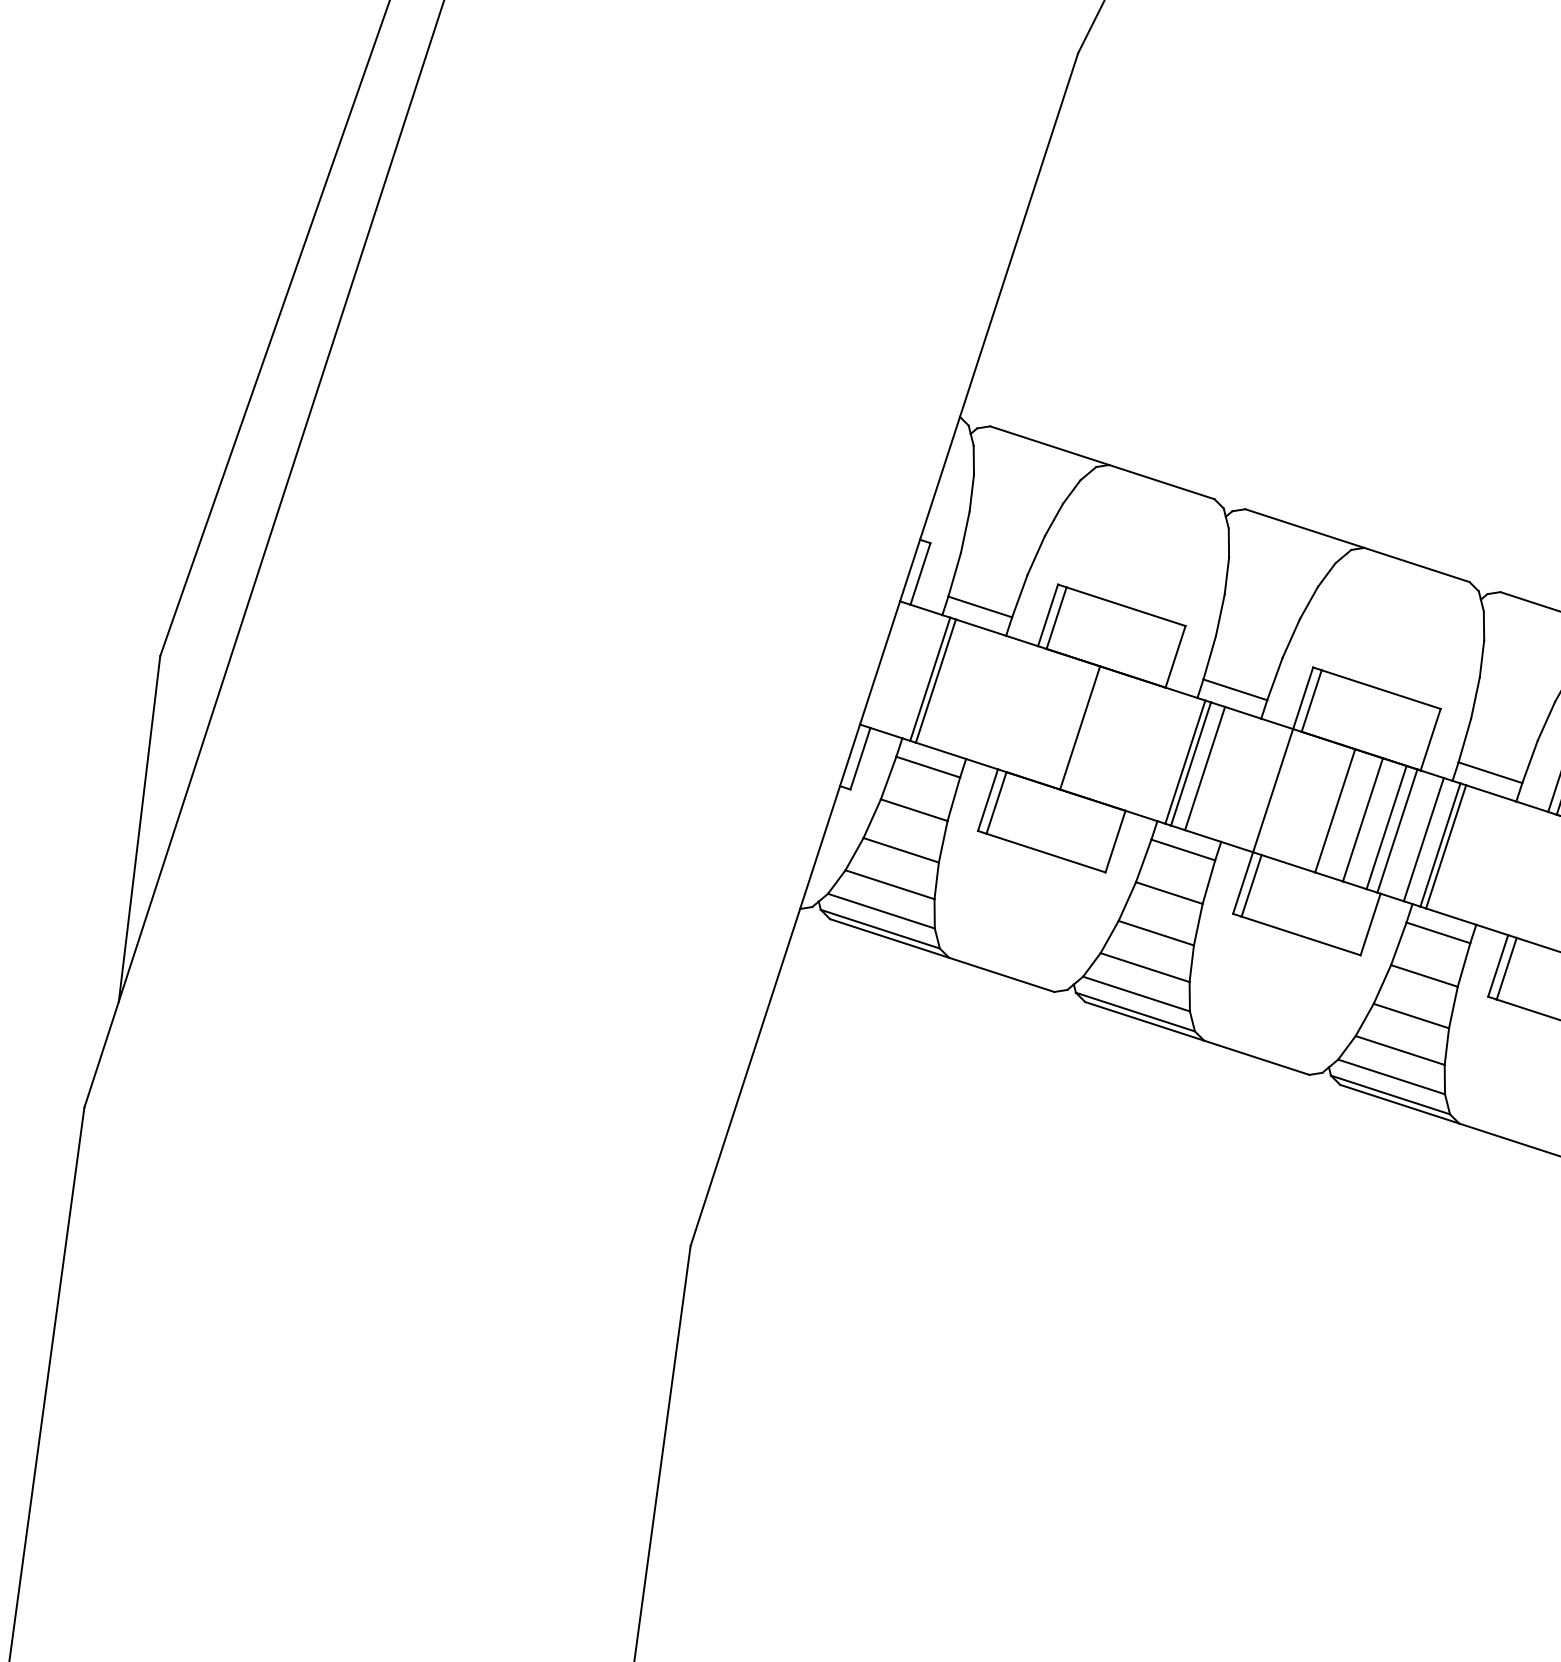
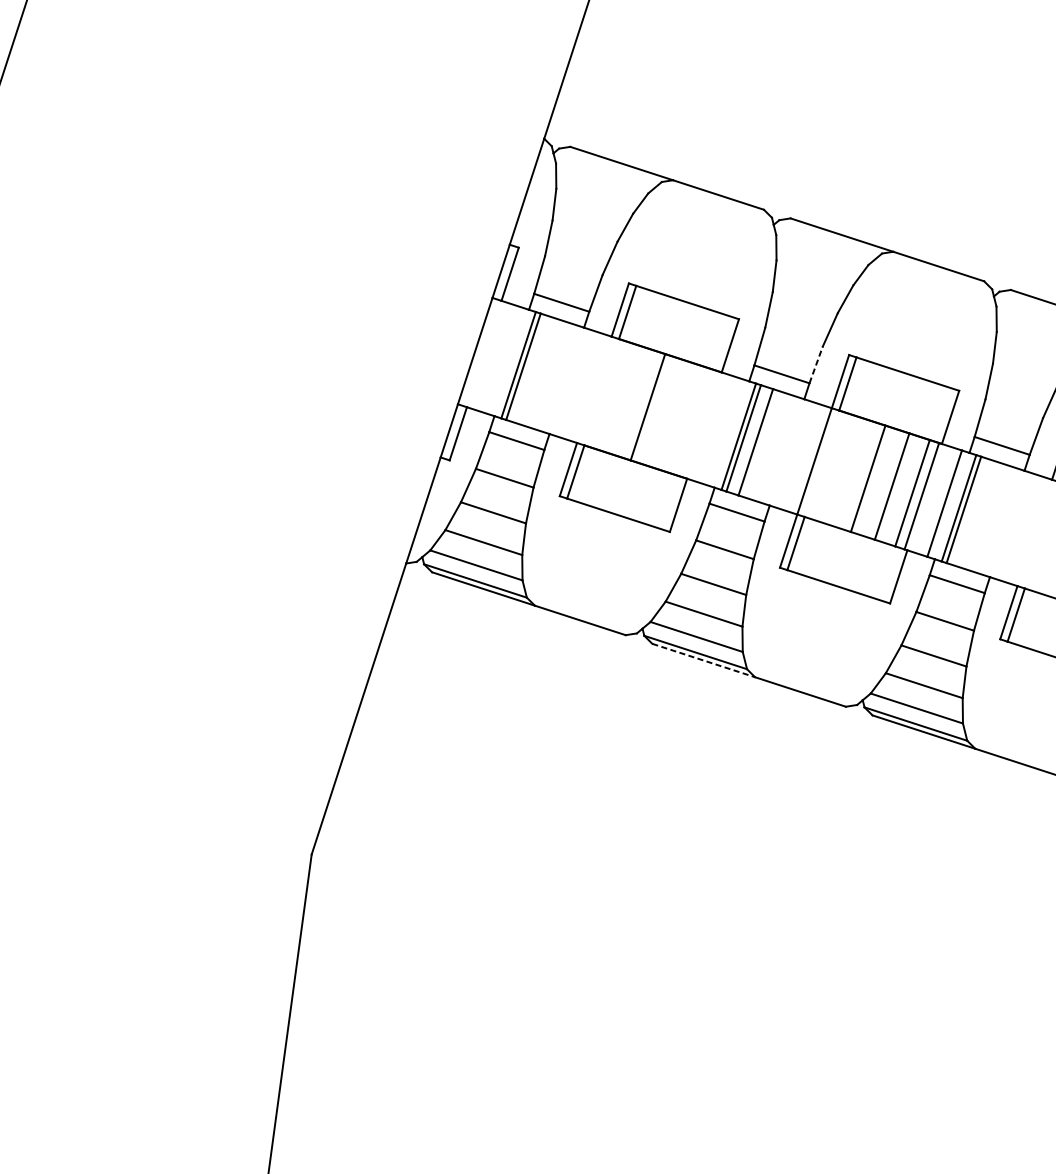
line: (1274, 678) -> (815, 364), solid -> dashed
line: (1144, 1021) -> (703, 660), solid -> dashed

